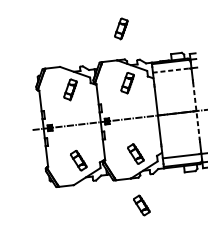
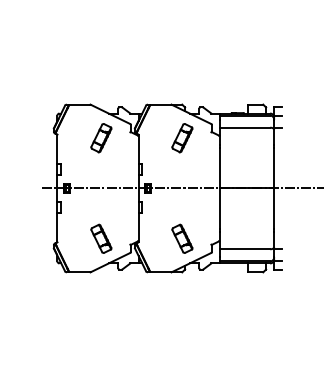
part: (121, 29) -> (182, 61), removed
line: (170, 70) -> (244, 127), dashed -> solid
line: (196, 111) -> (274, 188), dashed -> solid
part: (141, 205) -> (182, 311), removed

